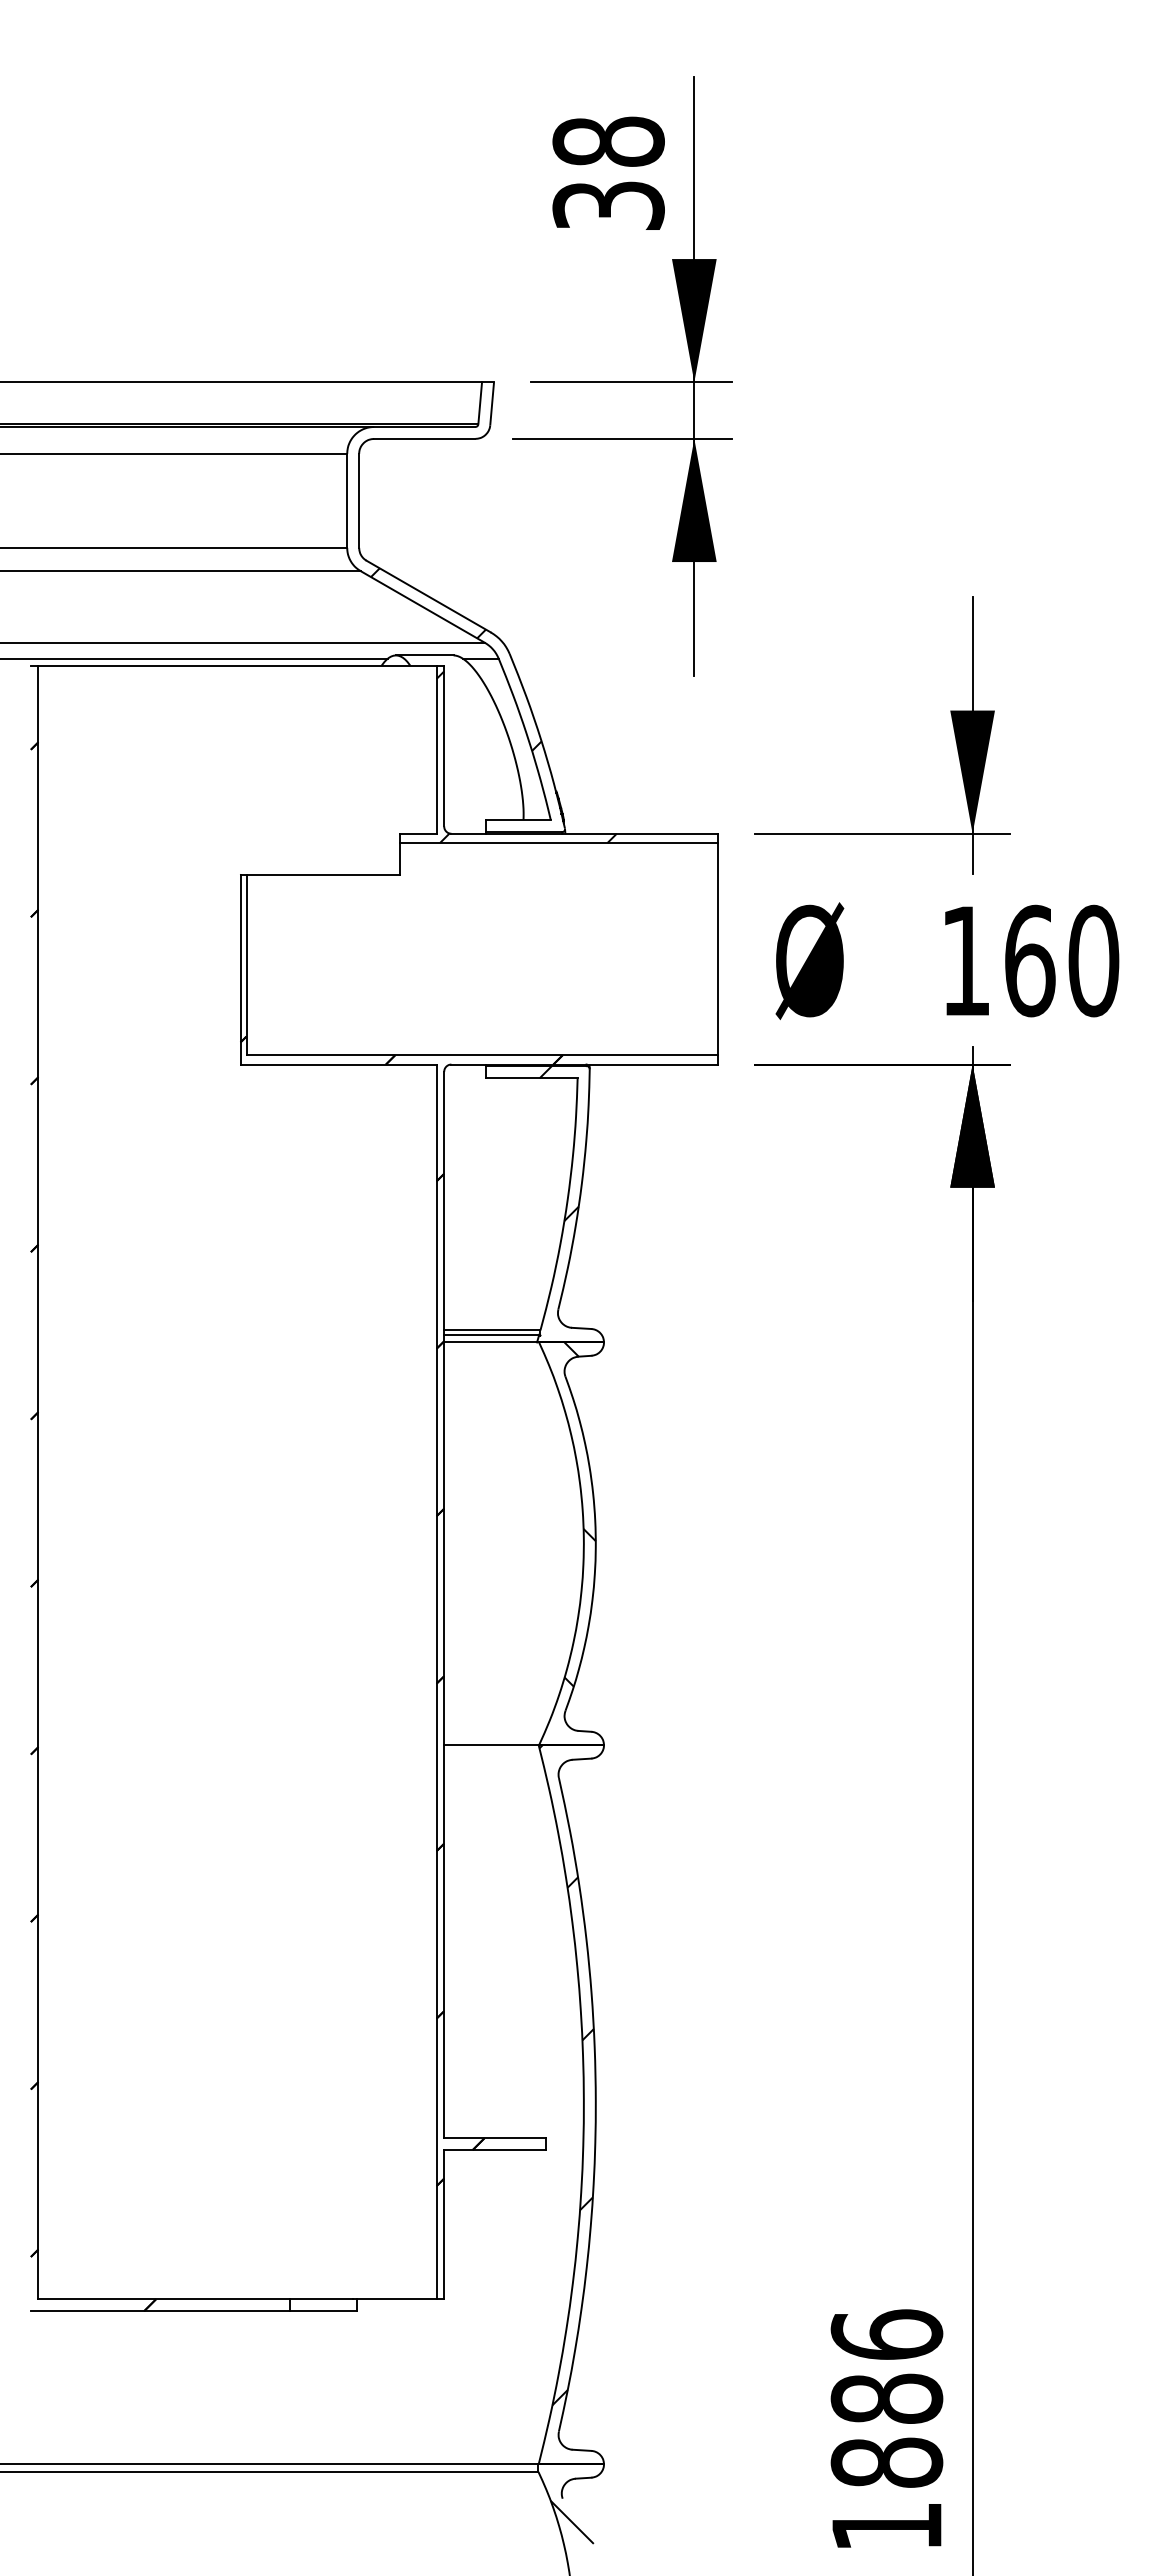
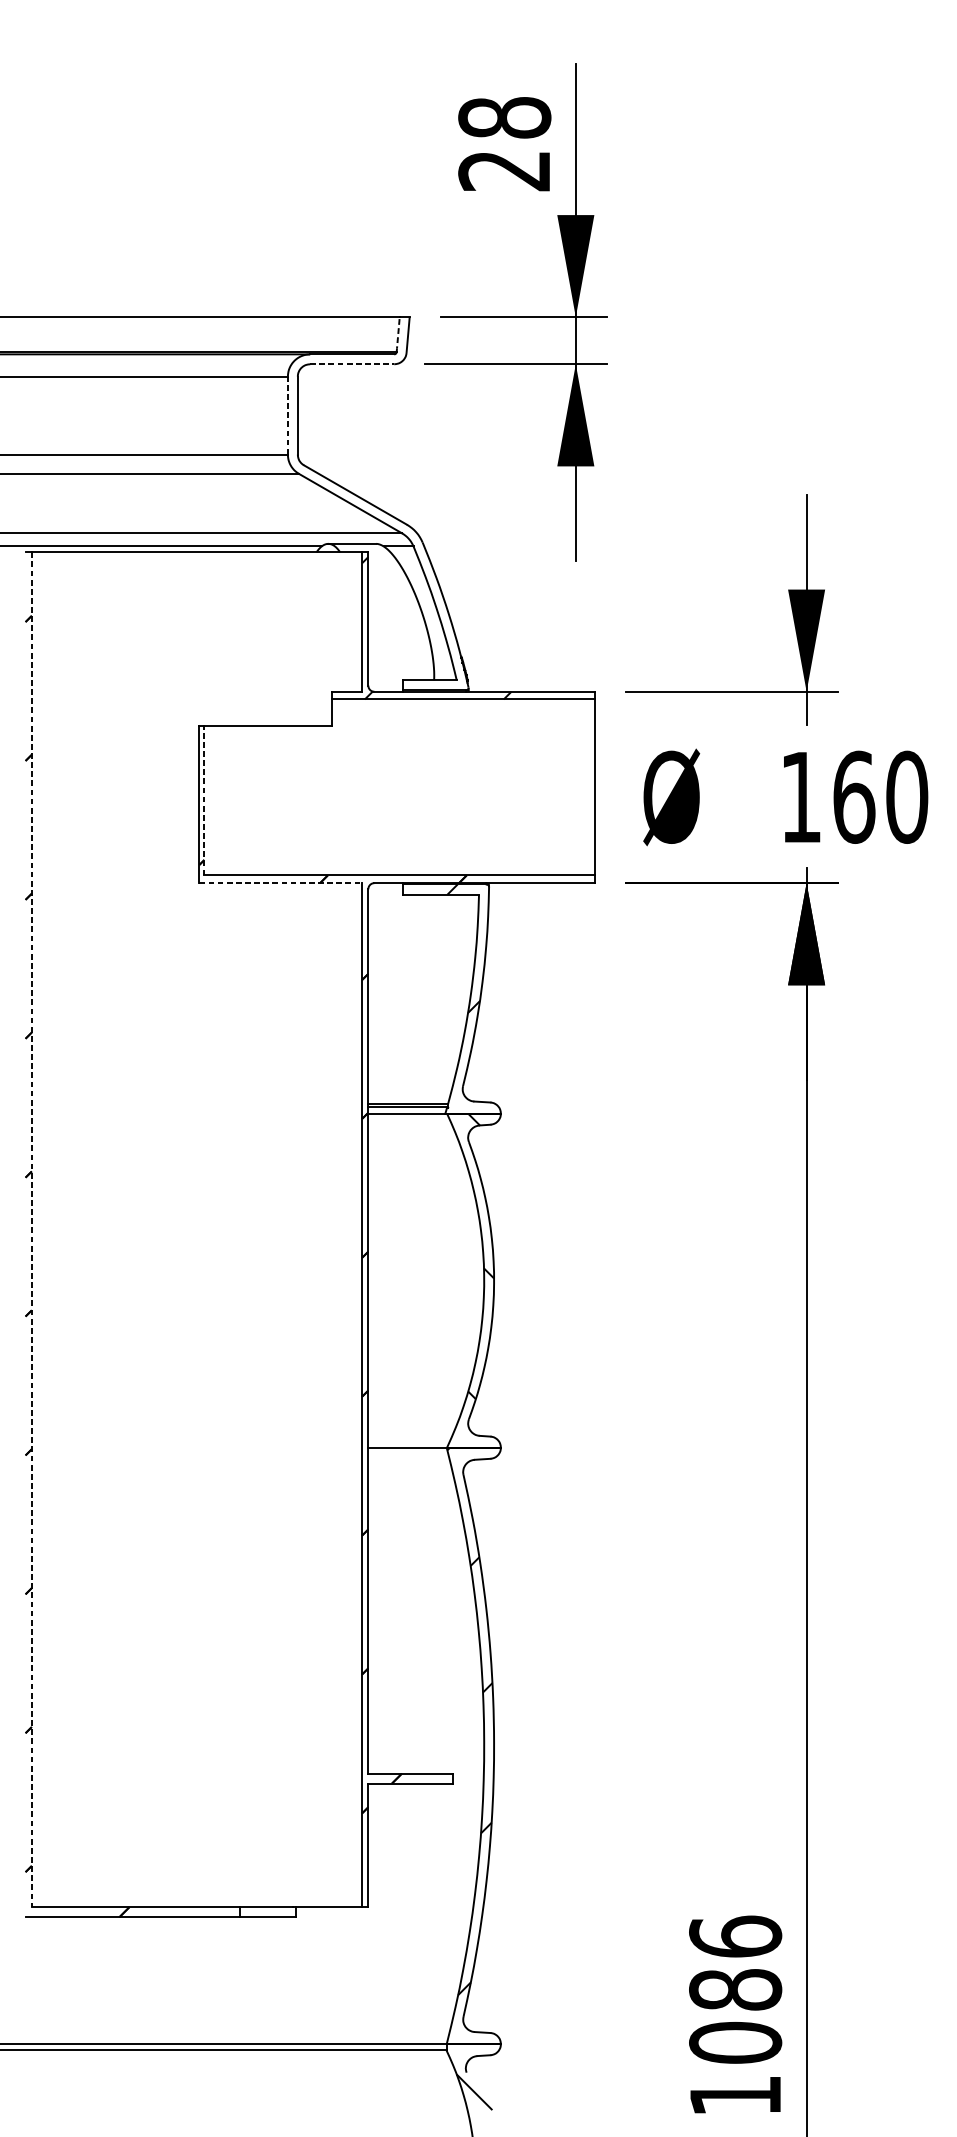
text: (608, 205) -> (504, 170), 38 -> 28
line: (480, 403) -> (398, 334), solid -> dashed
line: (424, 438) -> (352, 363), solid -> dashed
line: (347, 500) -> (288, 415), solid -> dashed
hatch: (456, 659) -> (378, 547), removed
line: (246, 964) -> (204, 800), solid -> dashed
line: (339, 1064) -> (281, 883), solid -> dashed
line: (38, 1482) -> (31, 1229), solid -> dashed
text: (887, 2462) -> (736, 2042), 1886 -> 1086

